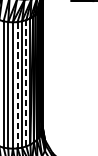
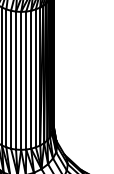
line: (26, 83) -> (35, 78), dashed -> solid
line: (17, 85) -> (26, 80), dashed -> solid

